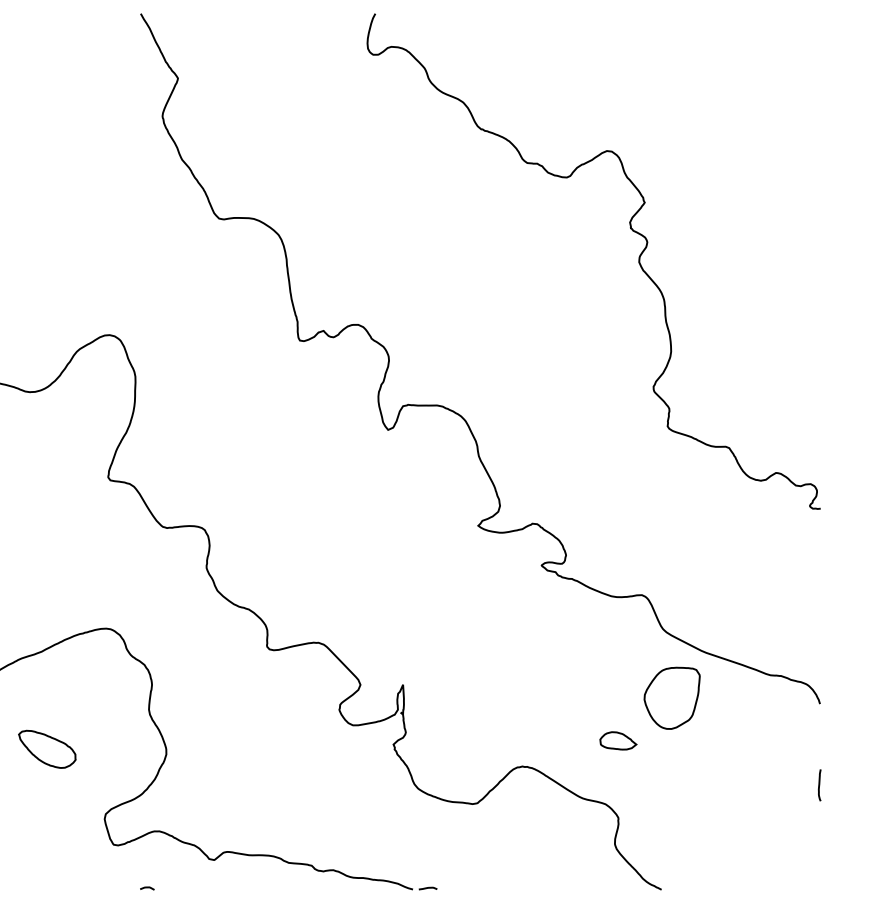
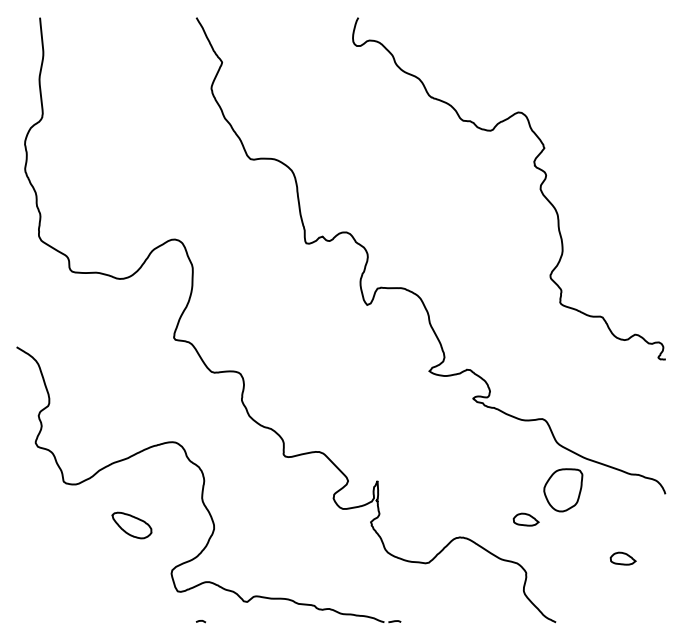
line: (818, 785) -> (664, 550), removed
part: (757, 797) -> (622, 558), added

